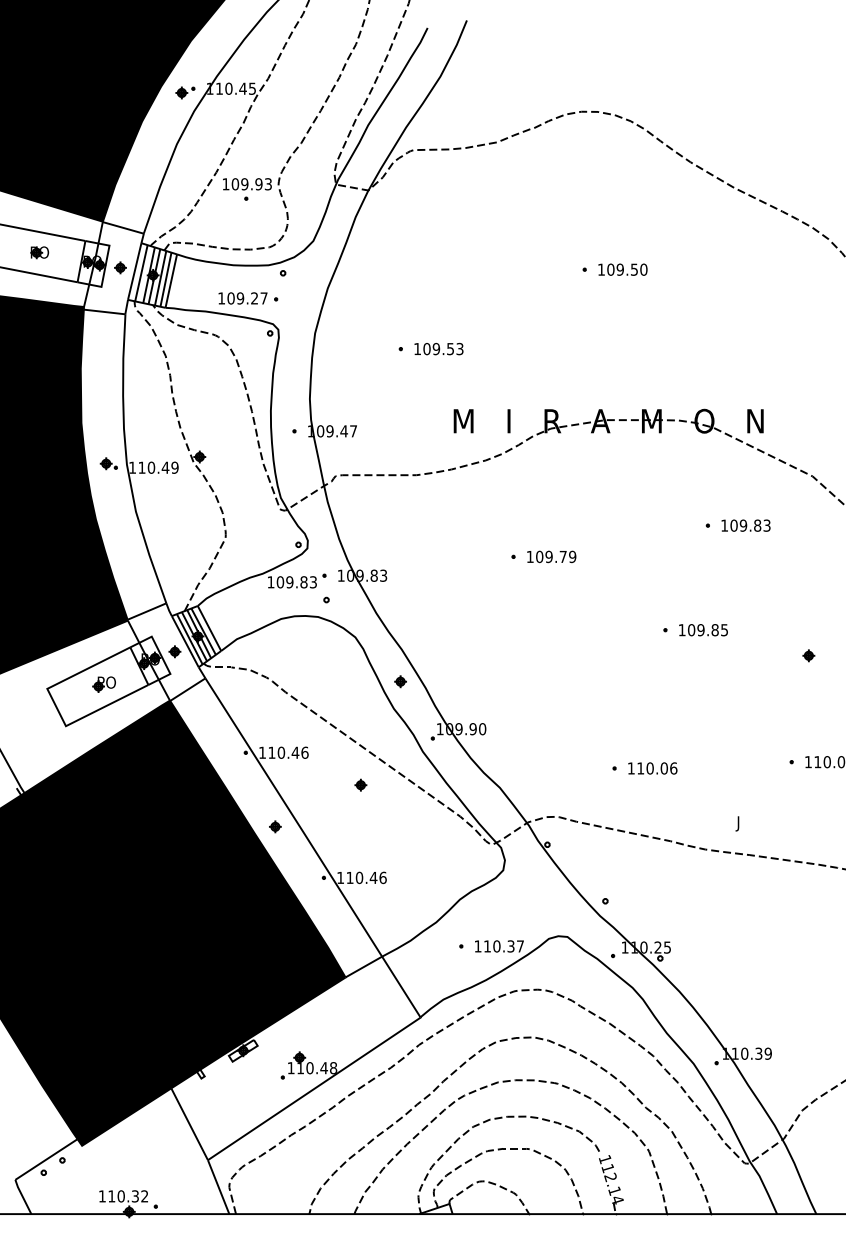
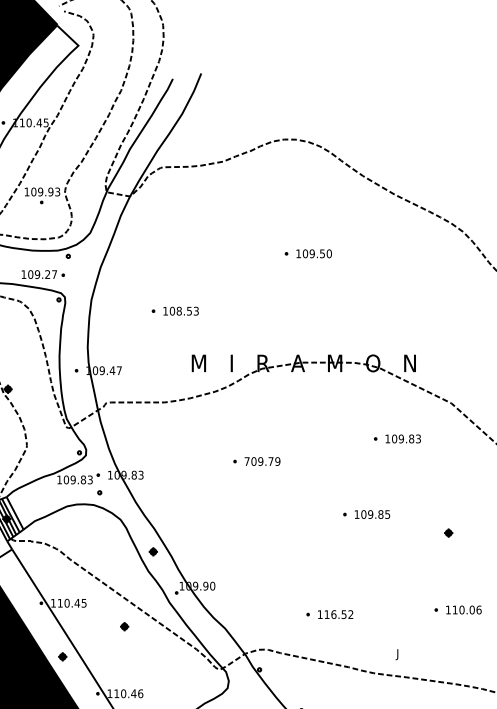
text: (436, 349) -> (179, 311), 109.53 -> 108.53
text: (529, 556) -> (246, 461), 109.79 -> 709.79
text: (304, 752) -> (83, 603), 110.46 -> 110.45
text: (661, 768) -> (342, 614), 110.06 -> 116.52

